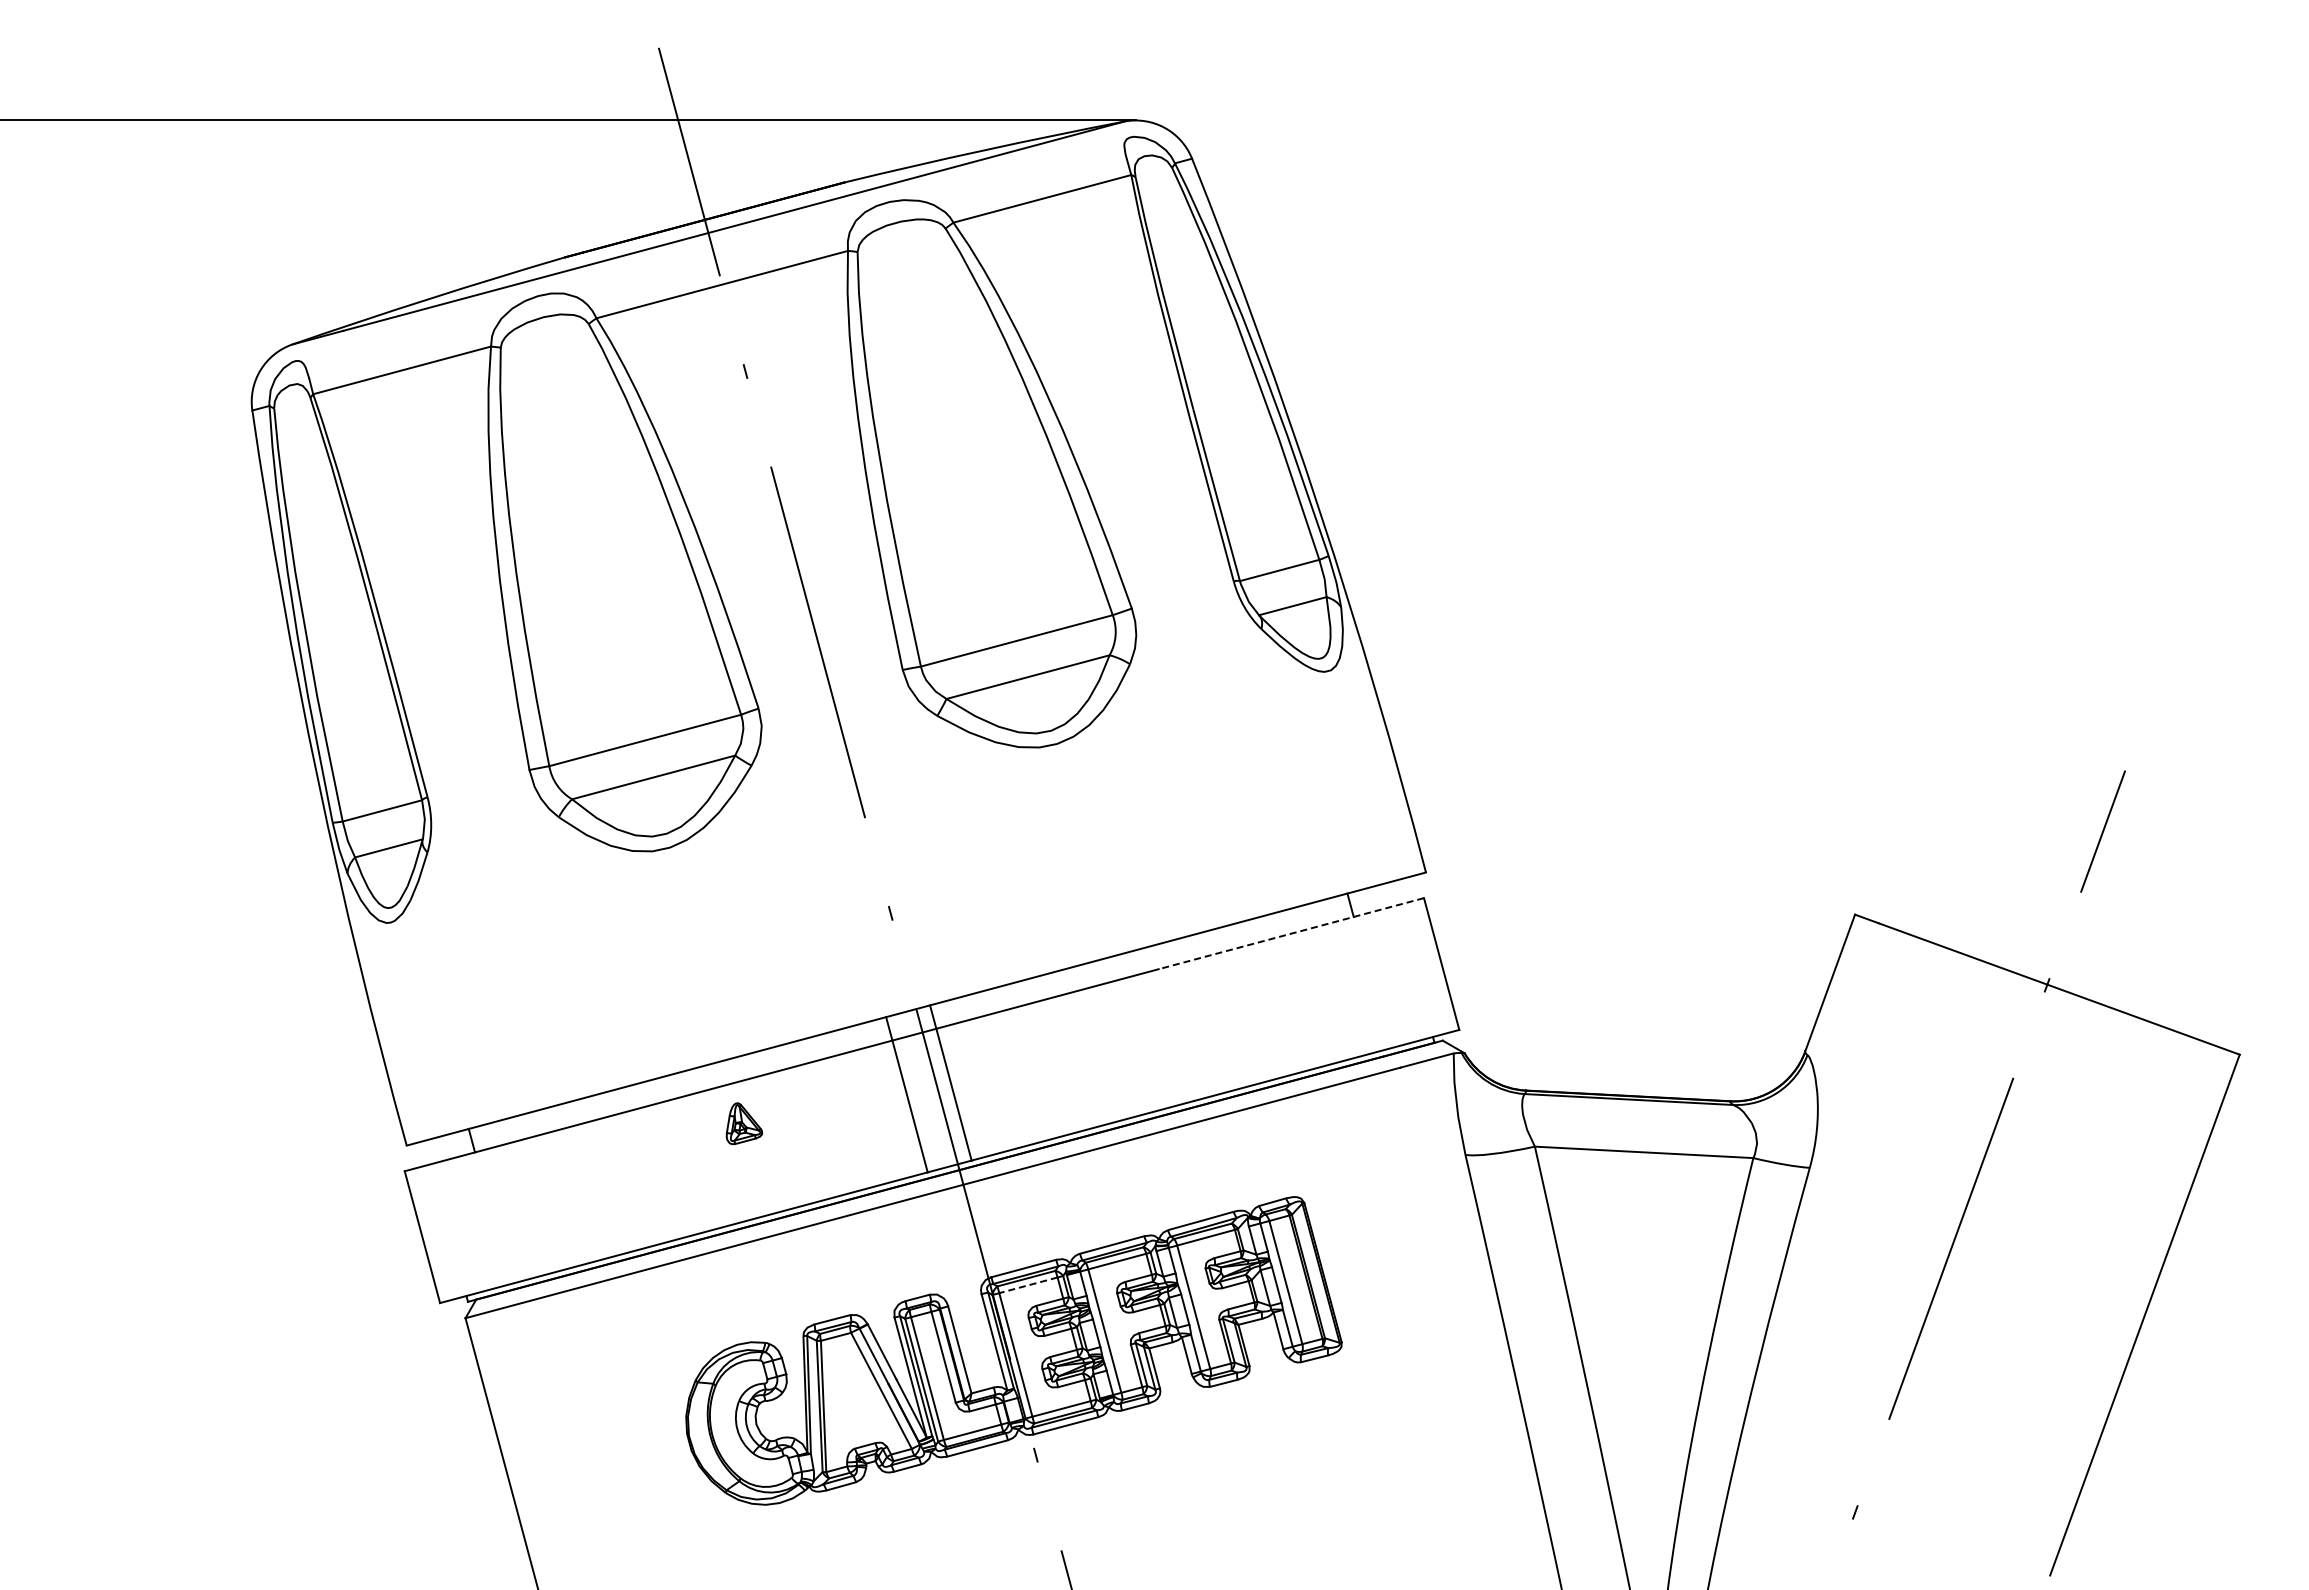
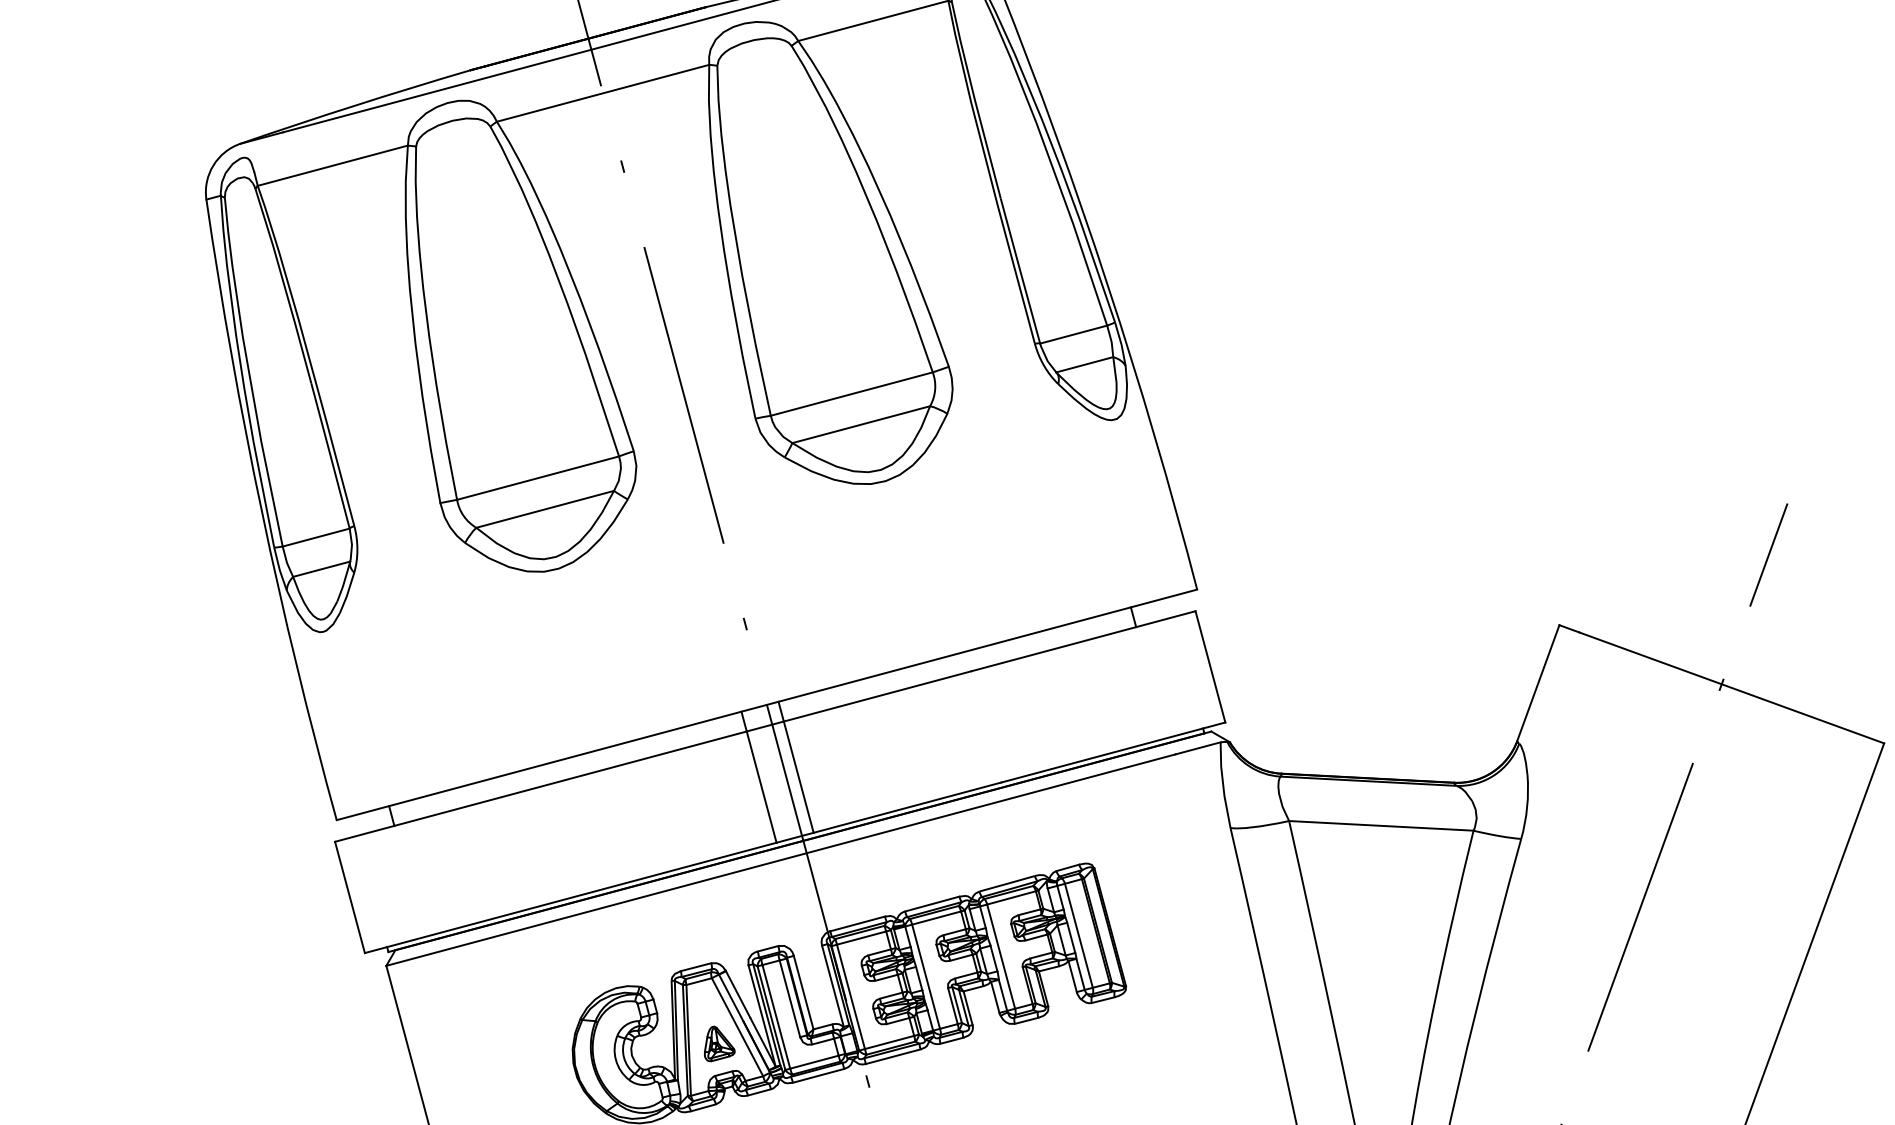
line: (1290, 933) -> (1082, 641), dashed -> solid
part: (744, 1123) -> (719, 1043), moved
line: (1027, 1285) -> (860, 938), dashed -> solid

